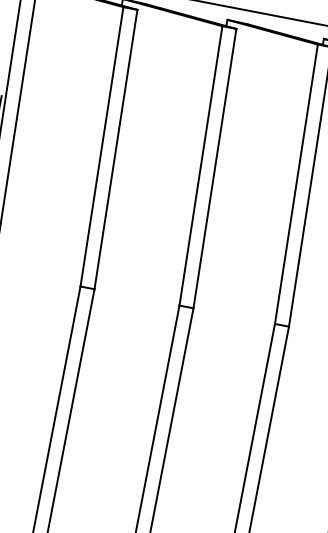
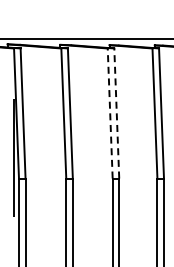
line: (201, 166) -> (110, 113), solid -> dashed
line: (214, 168) -> (116, 113), solid -> dashed

